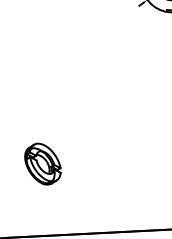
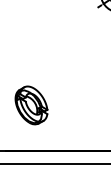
part: (42, 164) -> (31, 105), size x1.43

